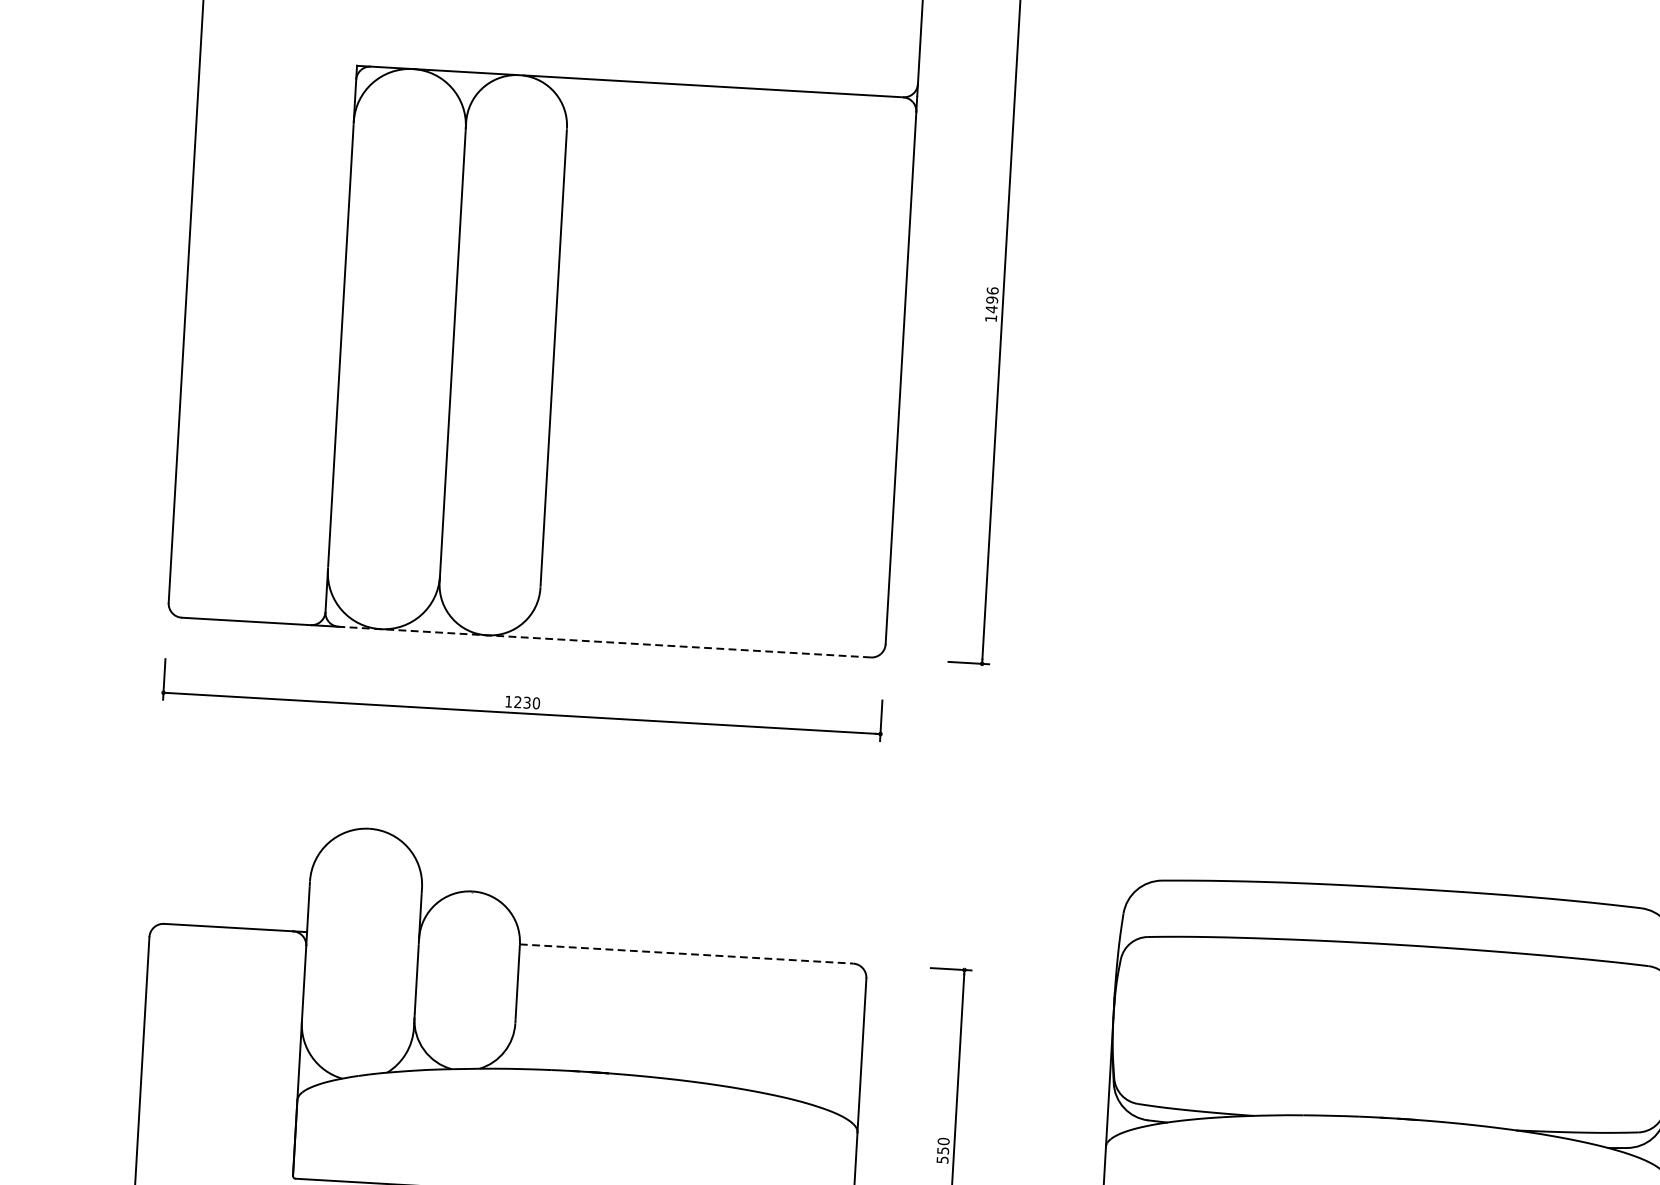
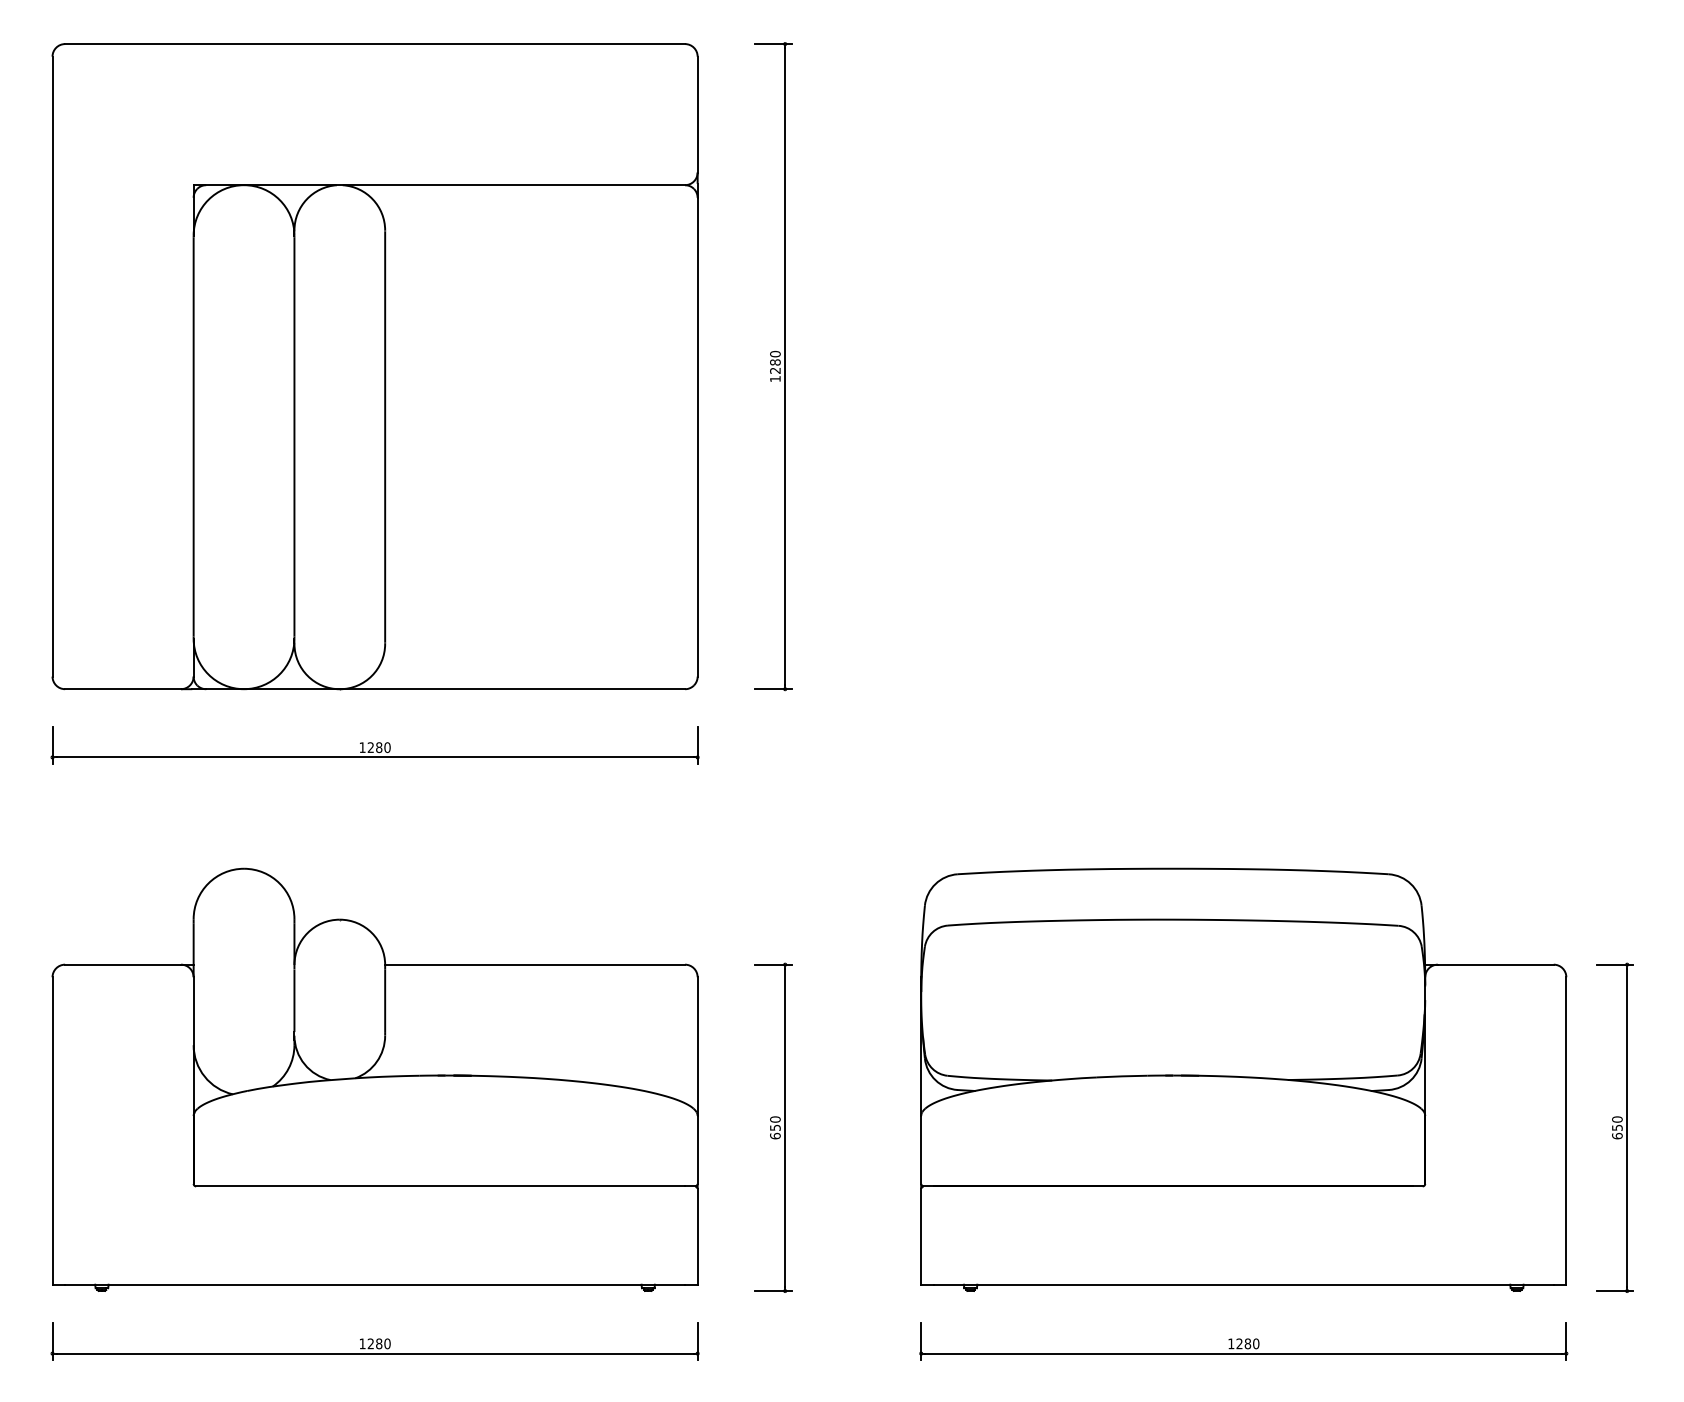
text: (992, 300) -> (775, 362), 1496 -> 1280
line: (604, 642) -> (445, 689), dashed -> solid
text: (527, 702) -> (379, 747), 1230 -> 1280
line: (687, 953) -> (535, 964), dashed -> solid
text: (942, 1159) -> (775, 1135), 550 -> 650

